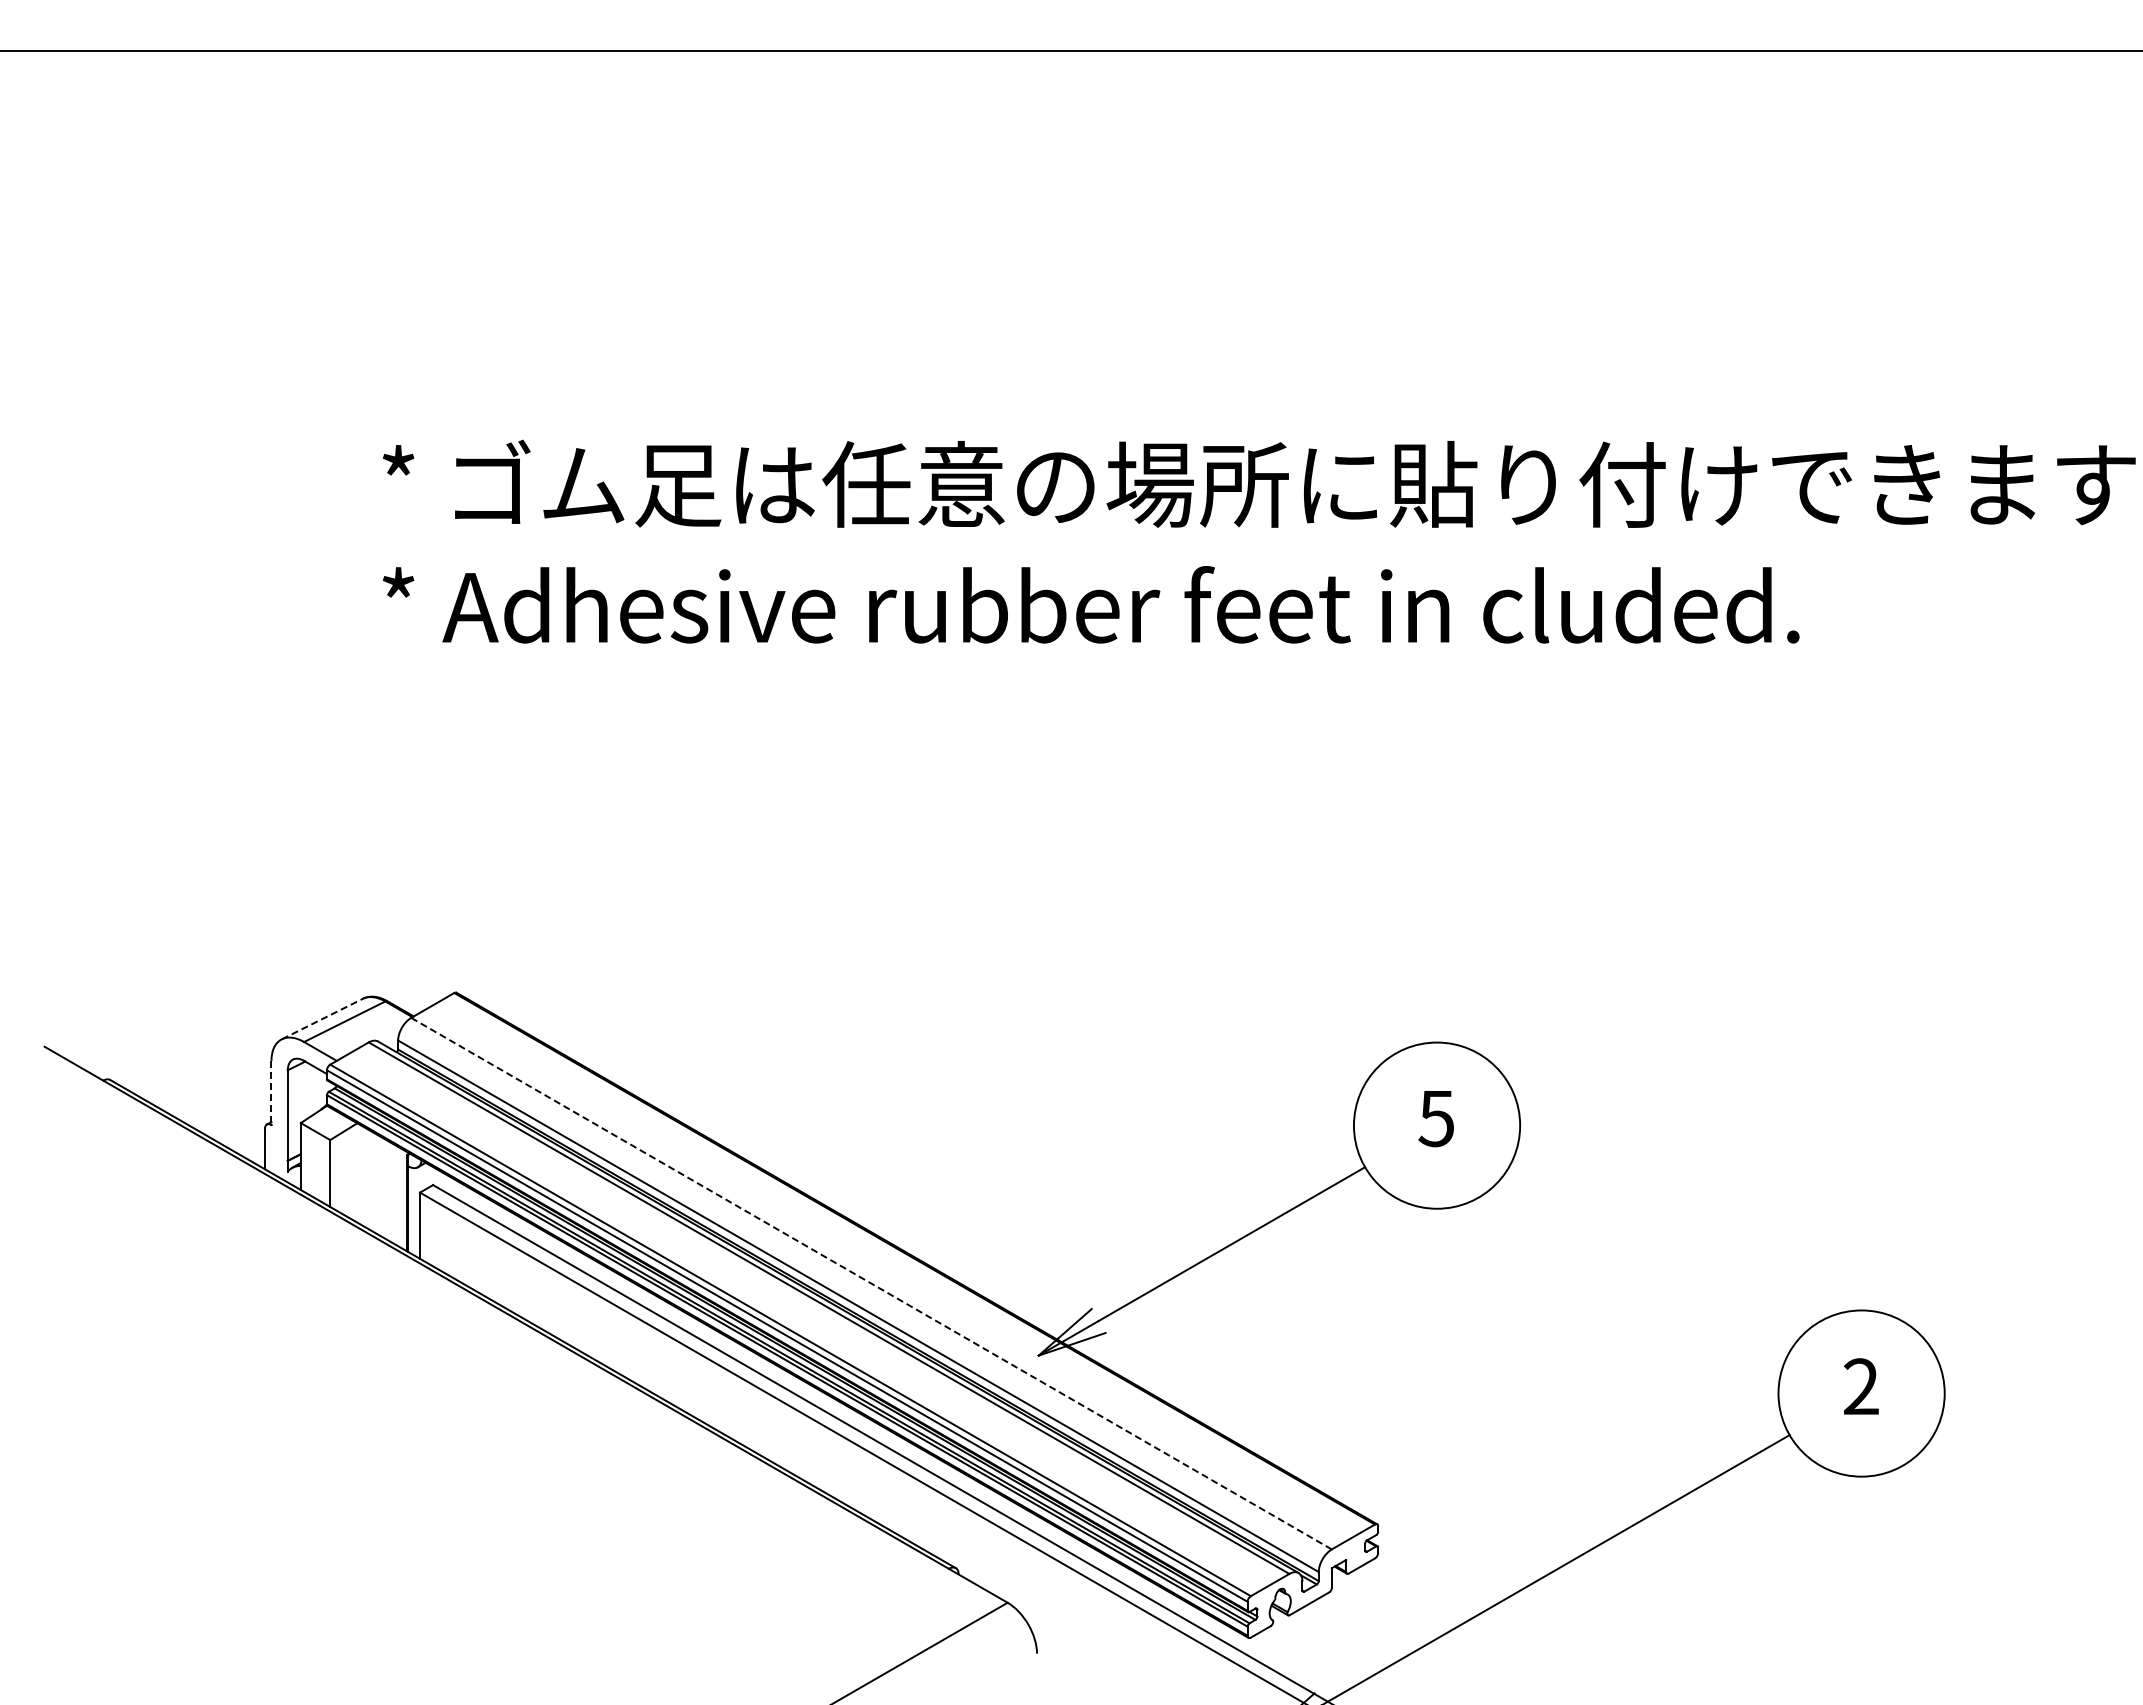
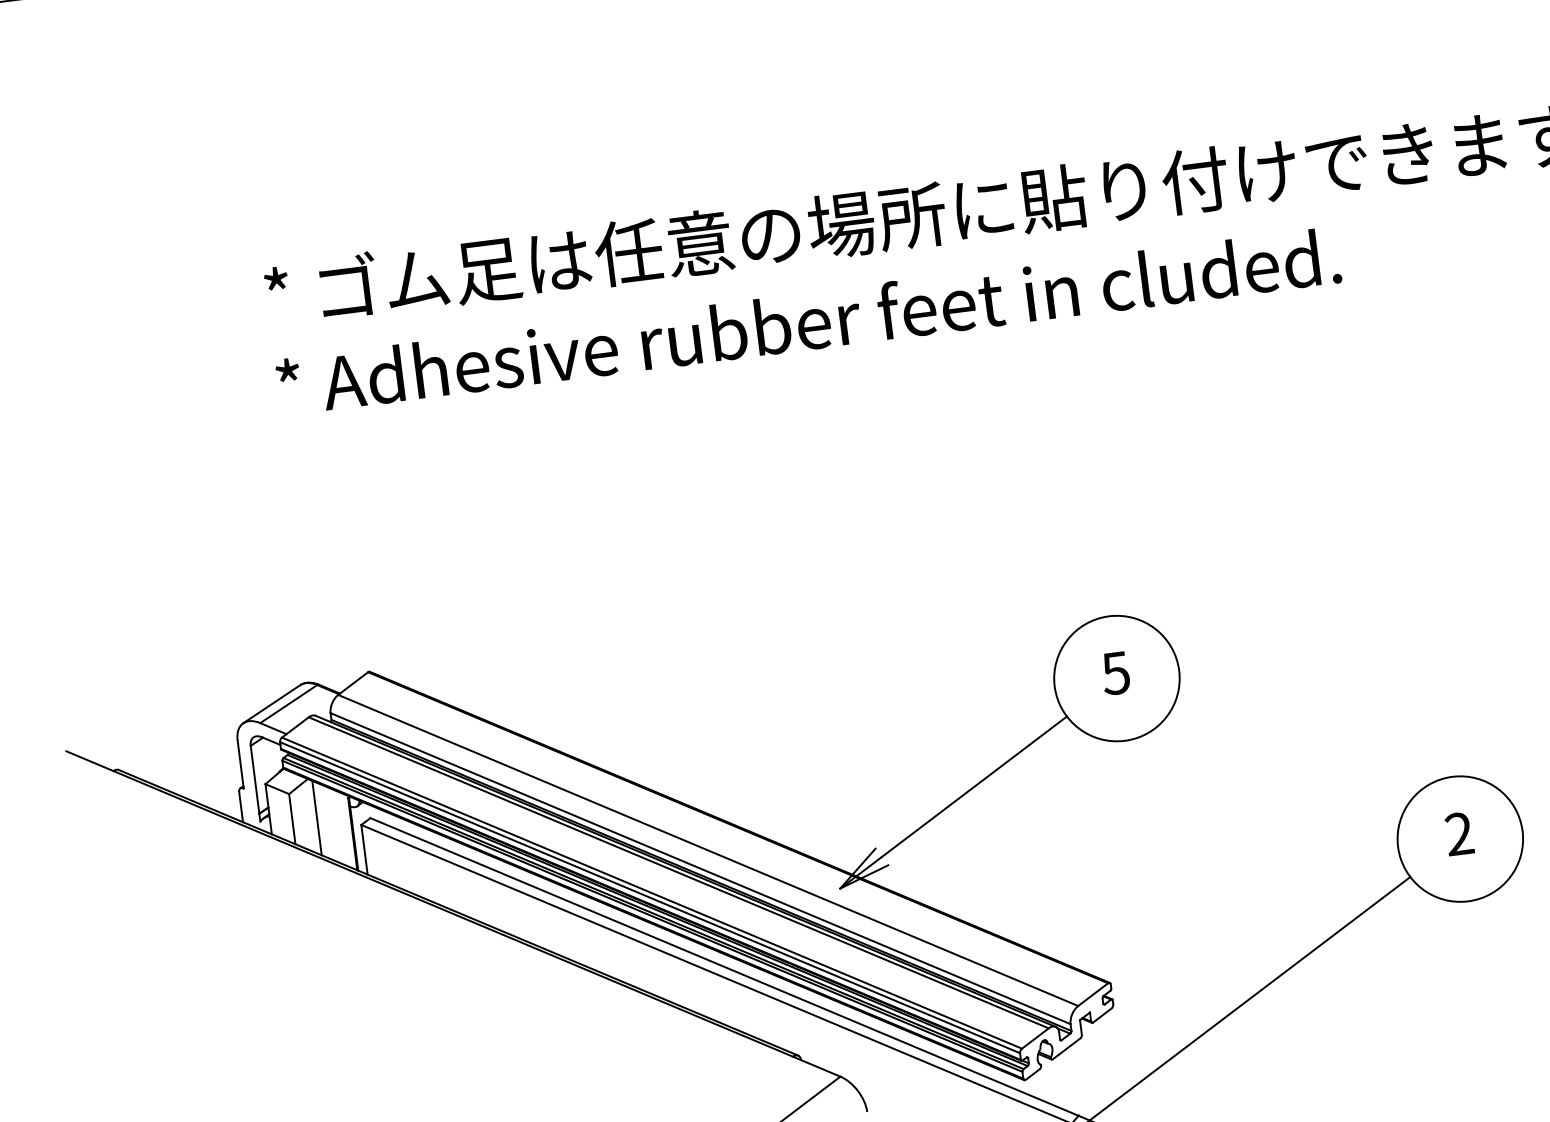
line: (322, 1018) -> (271, 703), dashed -> solid
line: (271, 1093) -> (240, 764), dashed -> solid
line: (362, 1175) -> (316, 817), added
line: (871, 1283) -> (708, 850), dashed -> solid

